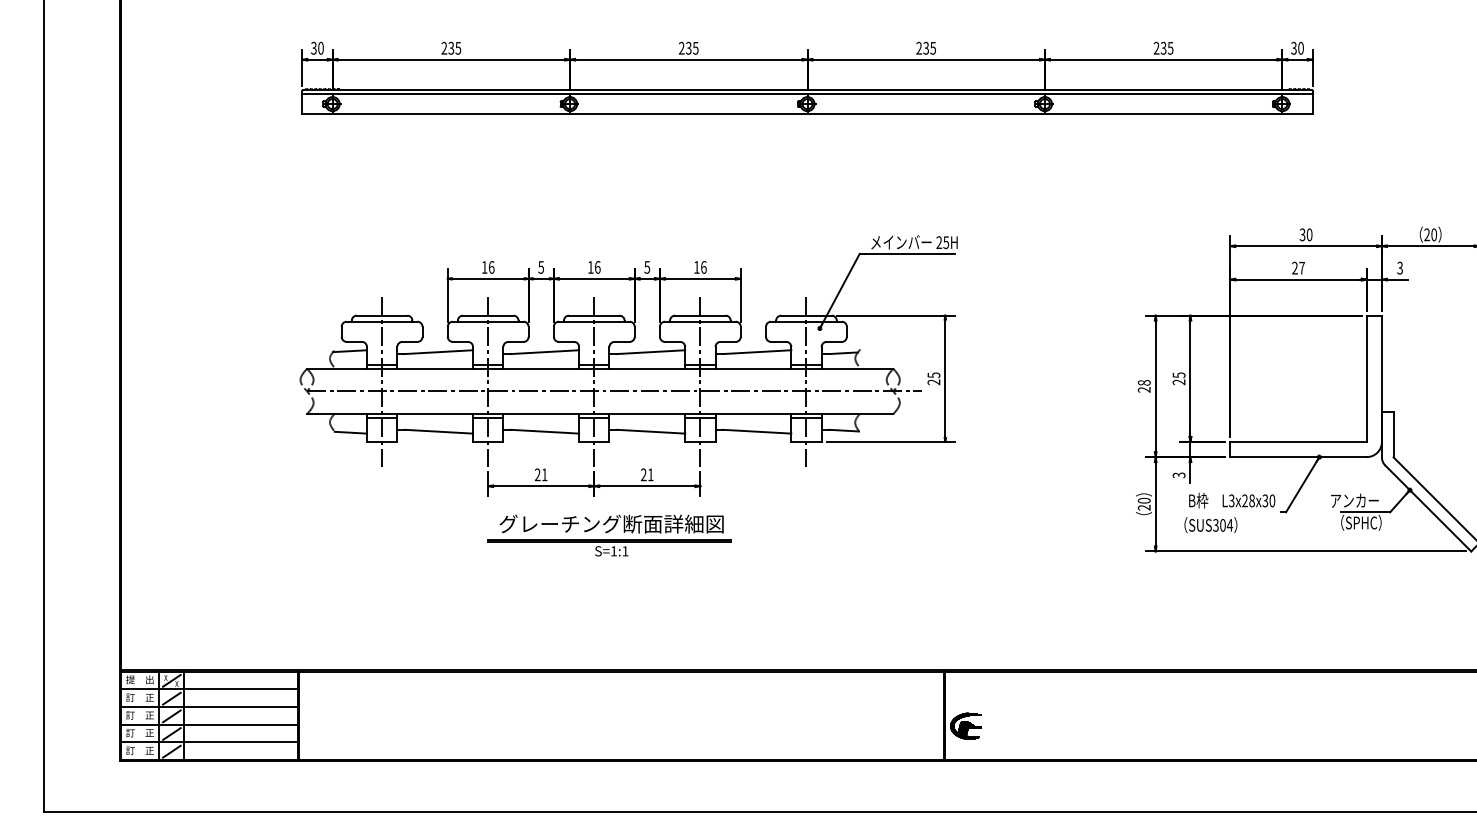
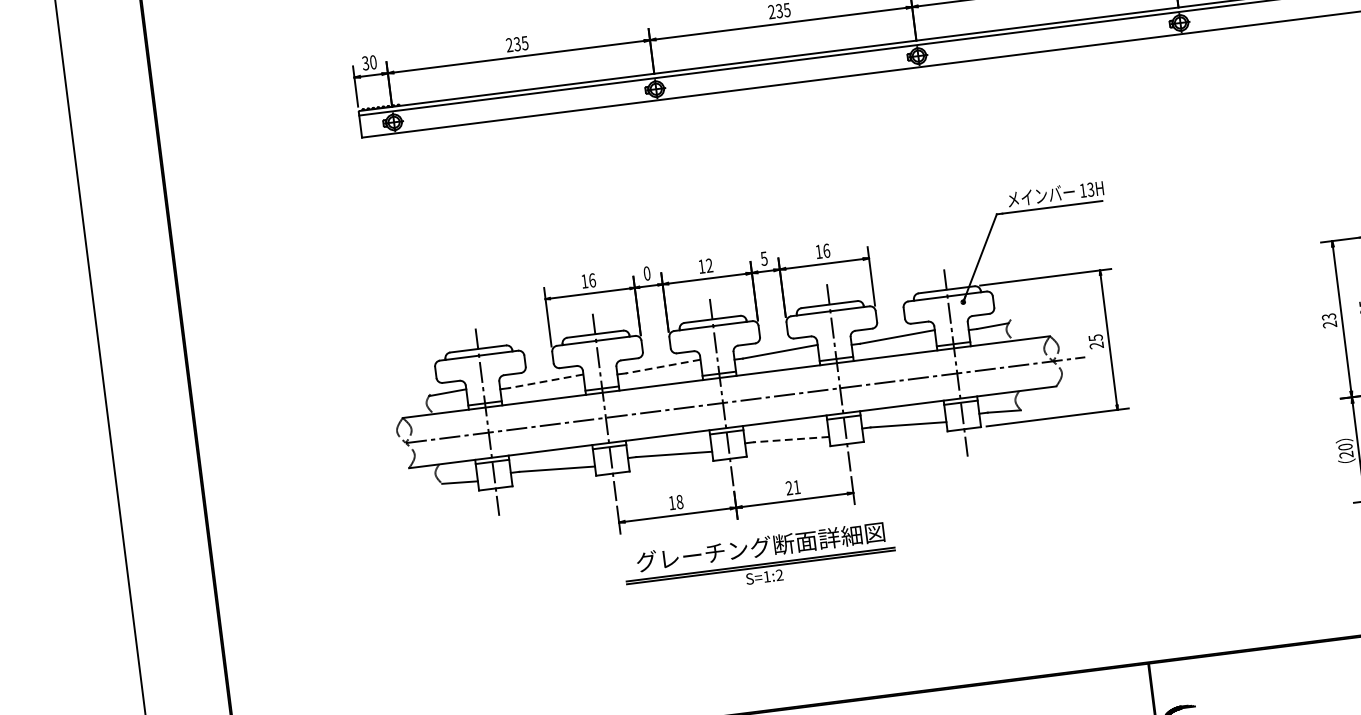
text: (942, 242) -> (1086, 190), 25H -> 13H
text: (541, 267) -> (647, 273), 5 -> 0
text: (597, 267) -> (709, 265), 16 -> 12
line: (438, 352) -> (545, 381), solid -> dashed
line: (544, 352) -> (662, 367), solid -> dashed
text: (1143, 382) -> (1328, 316), 28 -> 23
line: (650, 431) -> (790, 439), solid -> dashed
text: (540, 474) -> (675, 502), 21 -> 18
text: (625, 551) -> (779, 575), S=1:1 -> S=1:2

